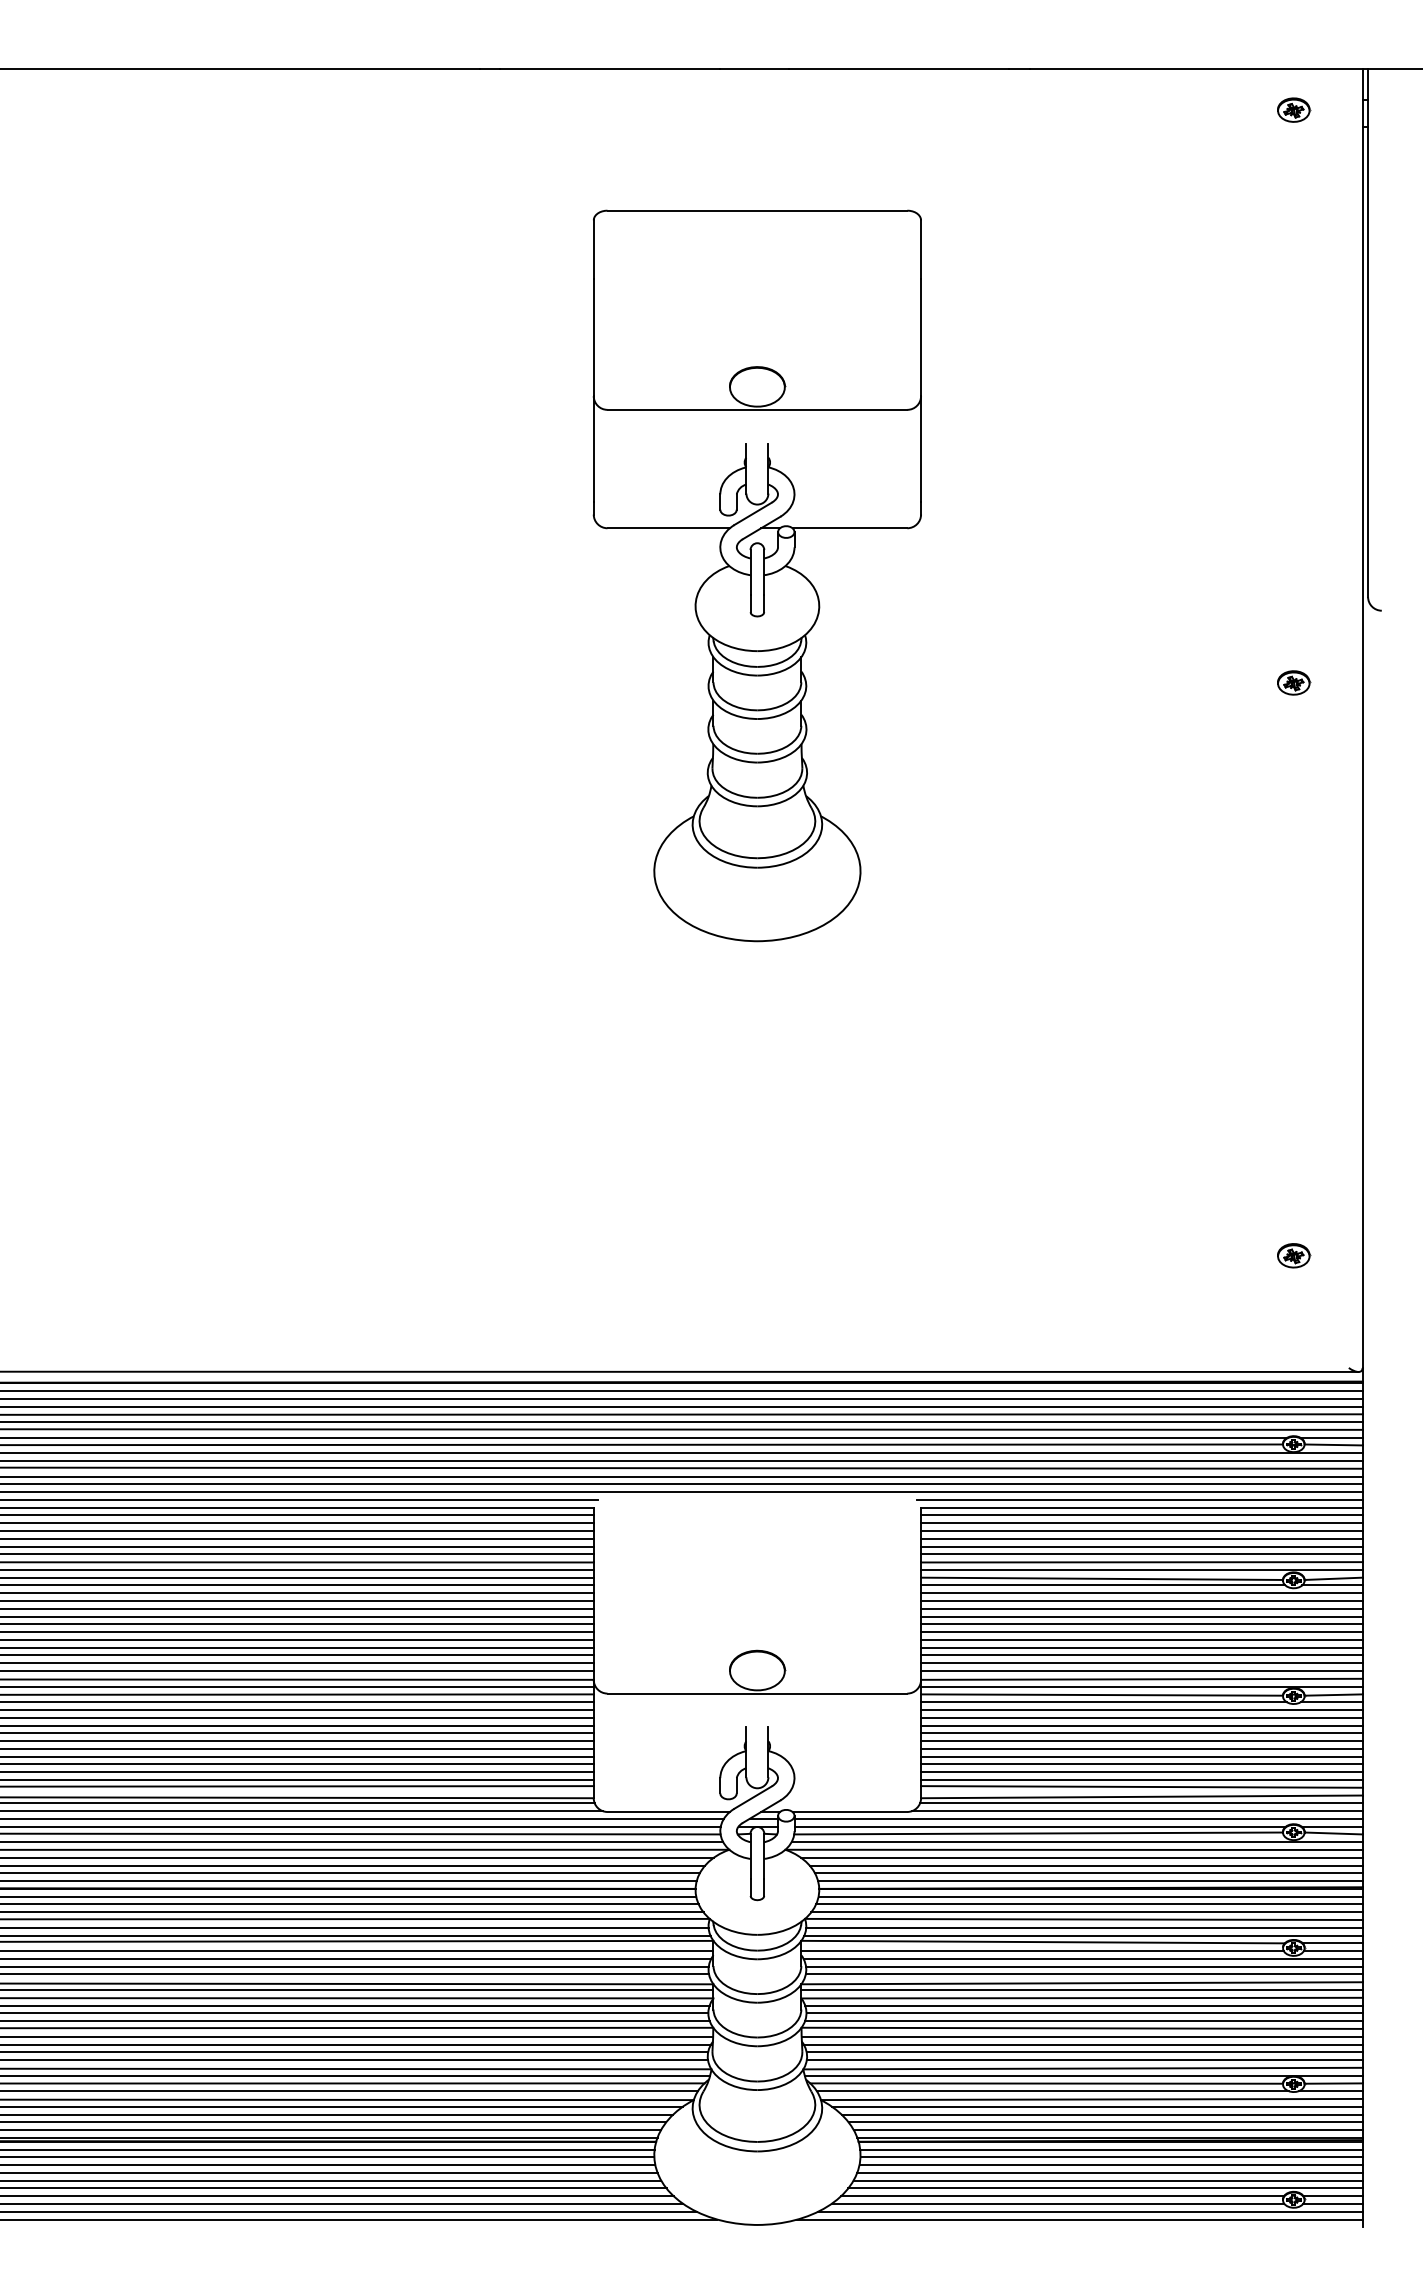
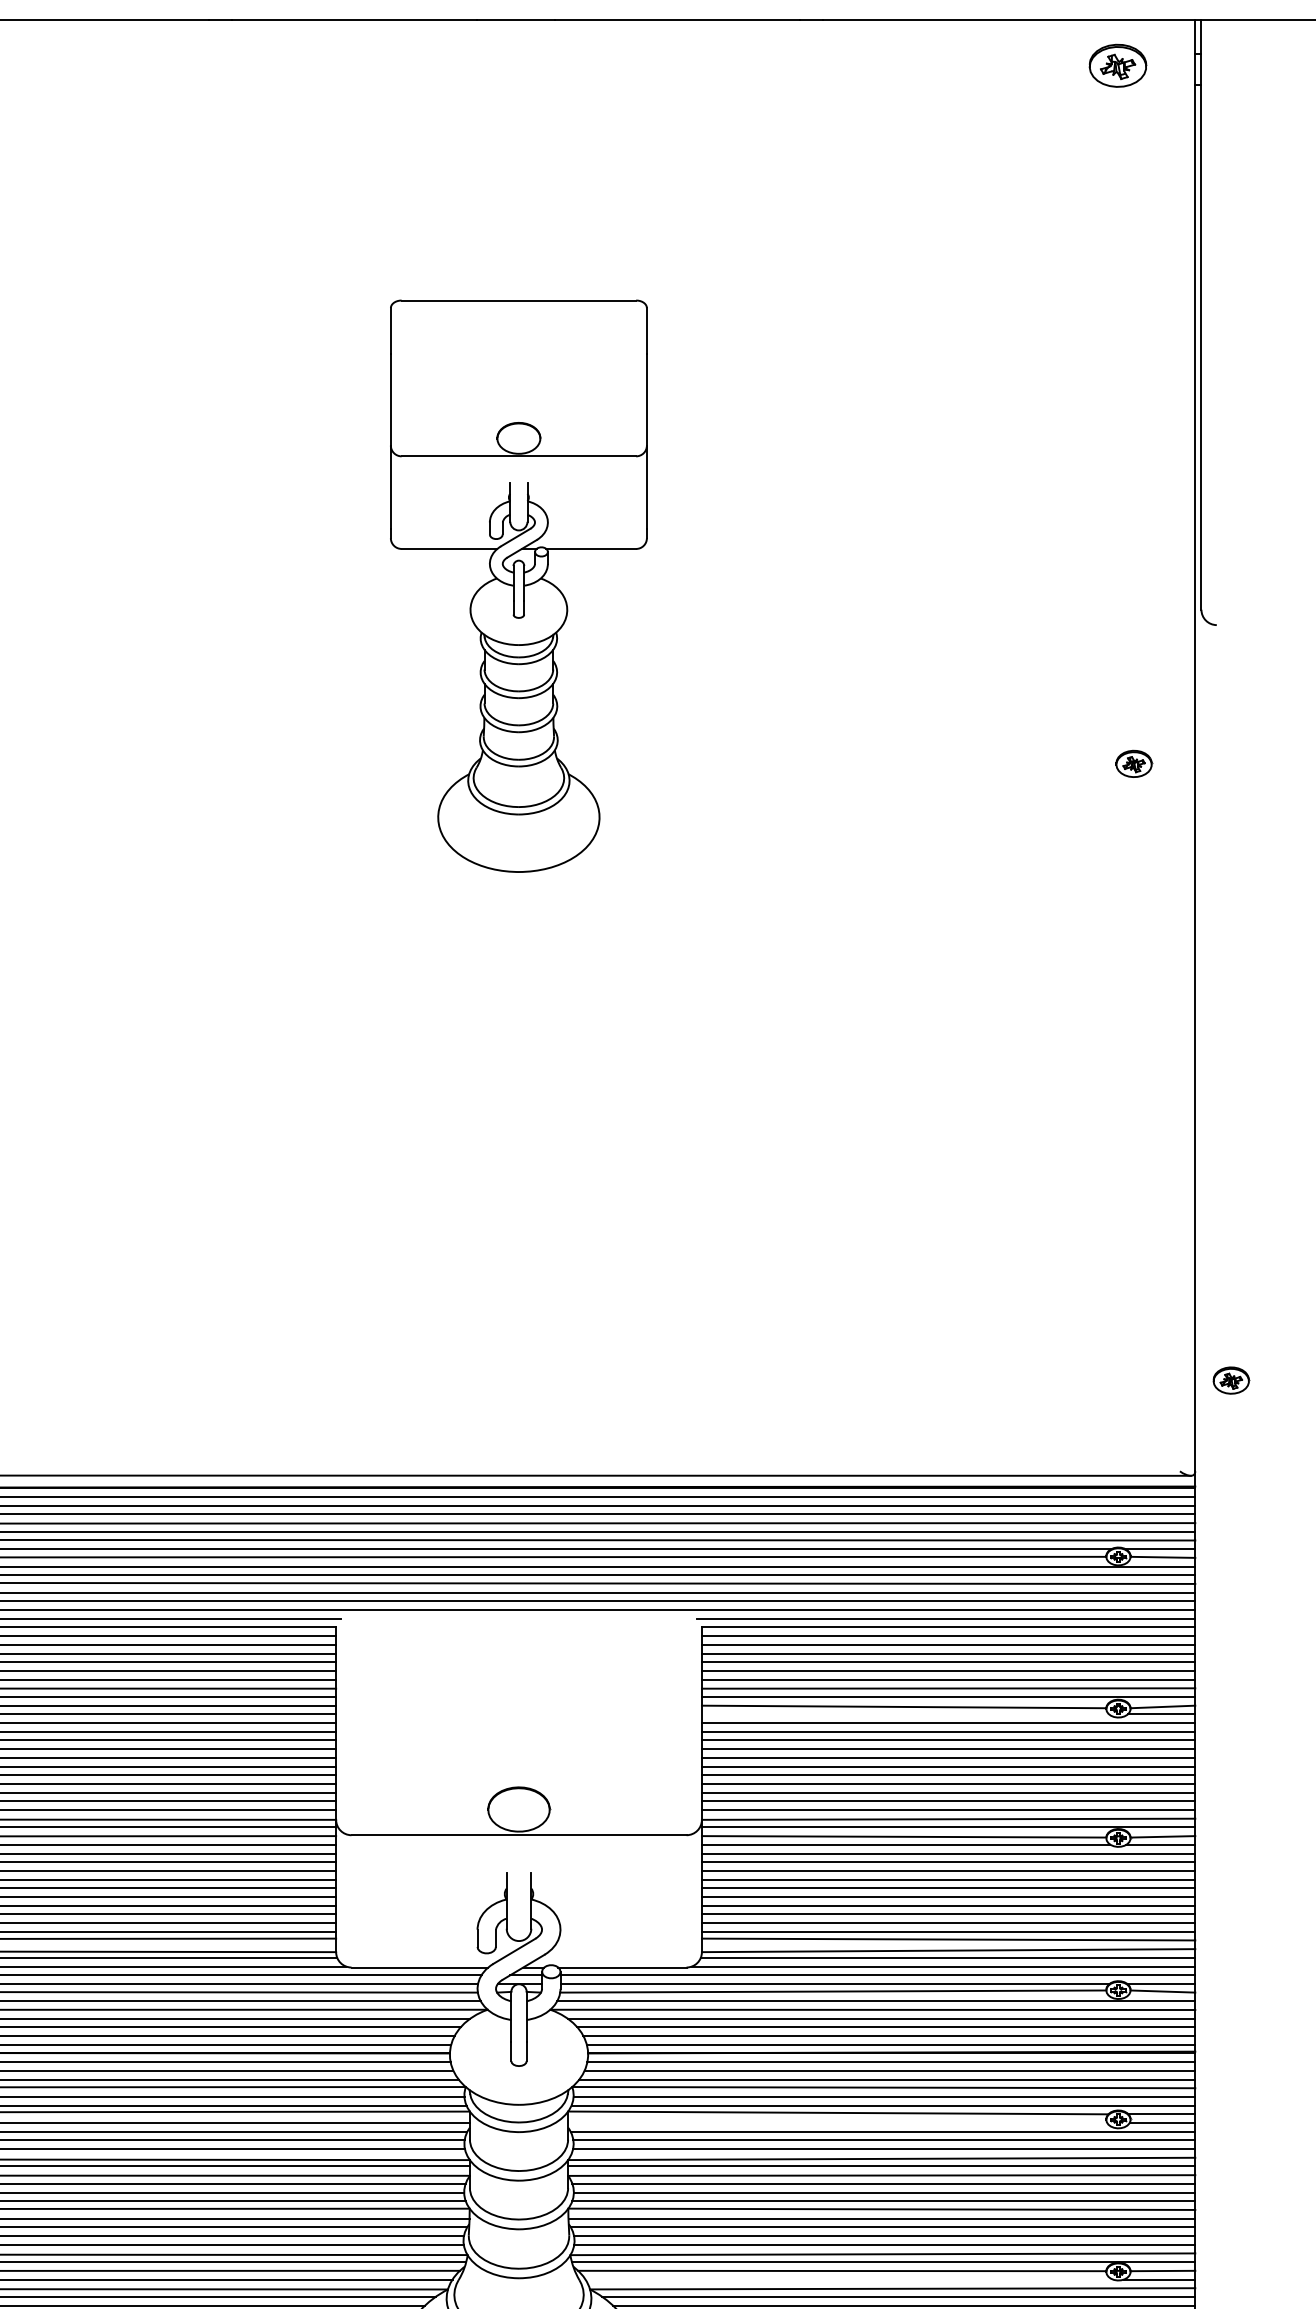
part: (1294, 109) -> (1119, 64), size x1.6
part: (756, 575) -> (518, 585), size x0.7
part: (1294, 682) -> (1134, 763), moved
part: (1294, 1255) -> (1232, 1380), moved
line: (1103, 1585) -> (905, 1714), removed
line: (1042, 1951) -> (837, 2123), removed
line: (1052, 2091) -> (848, 2279), removed

